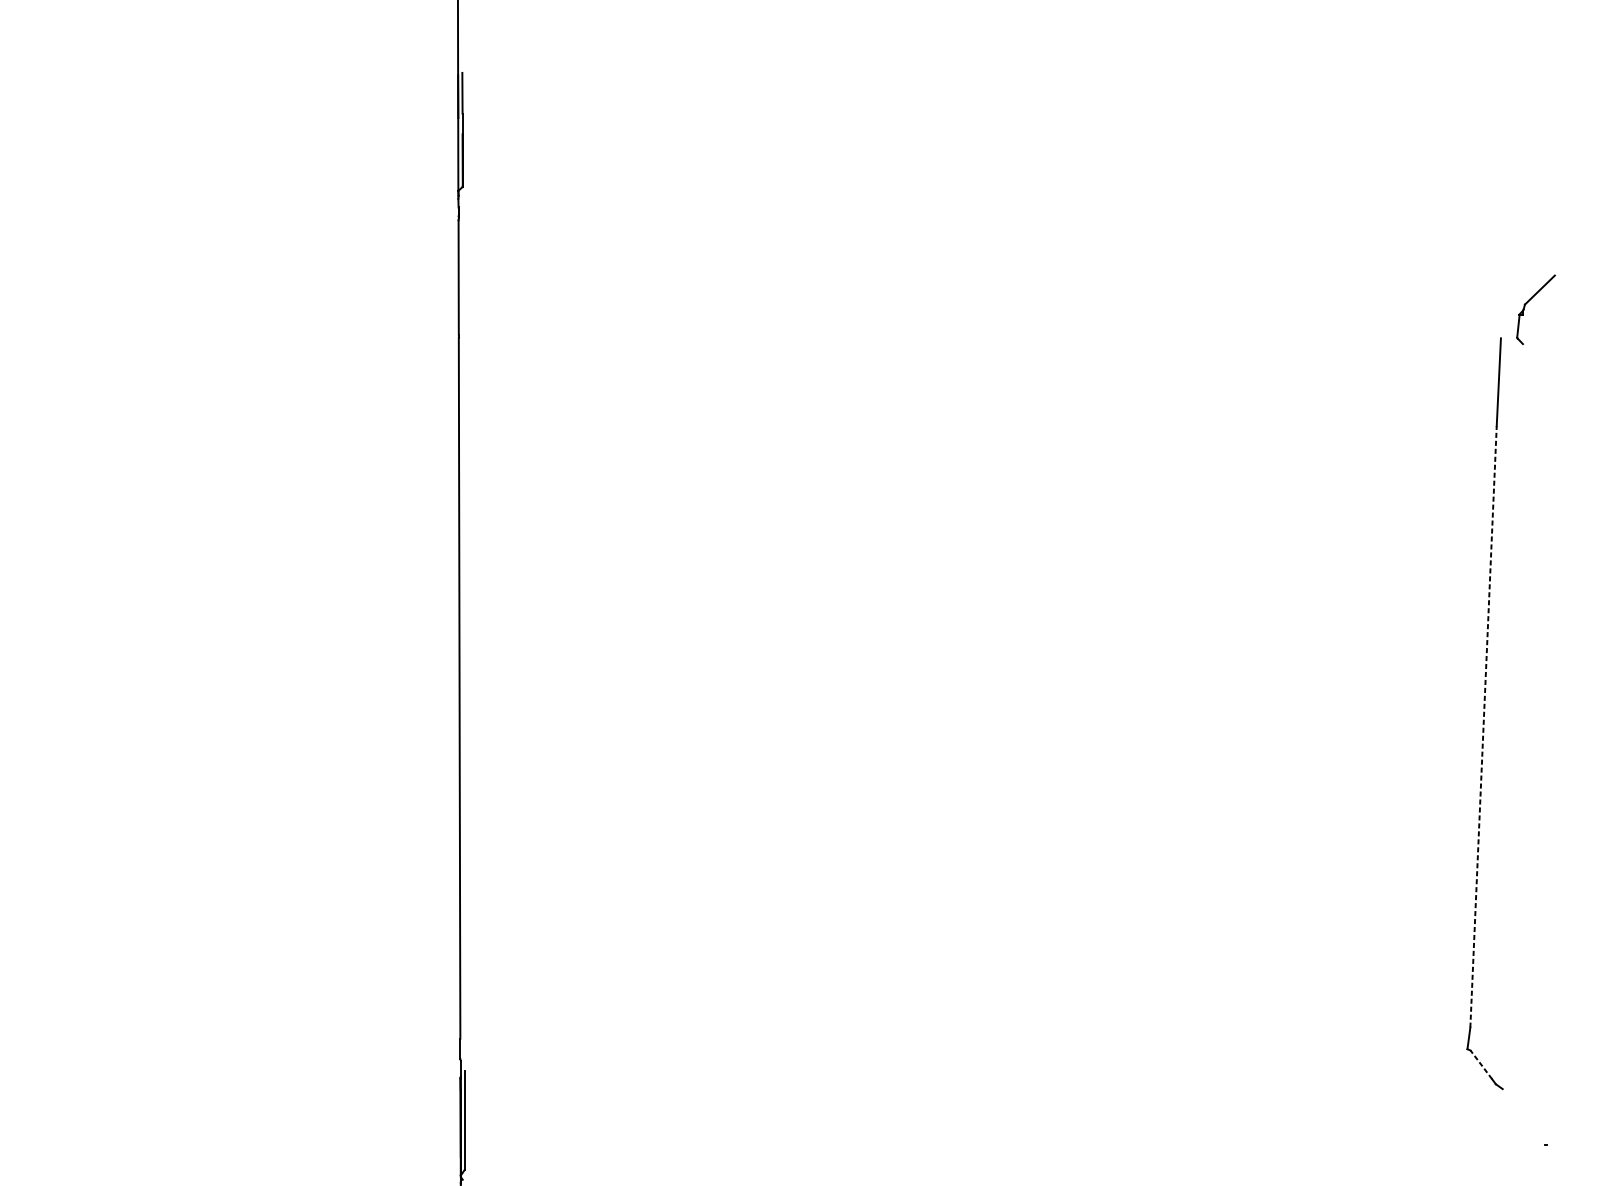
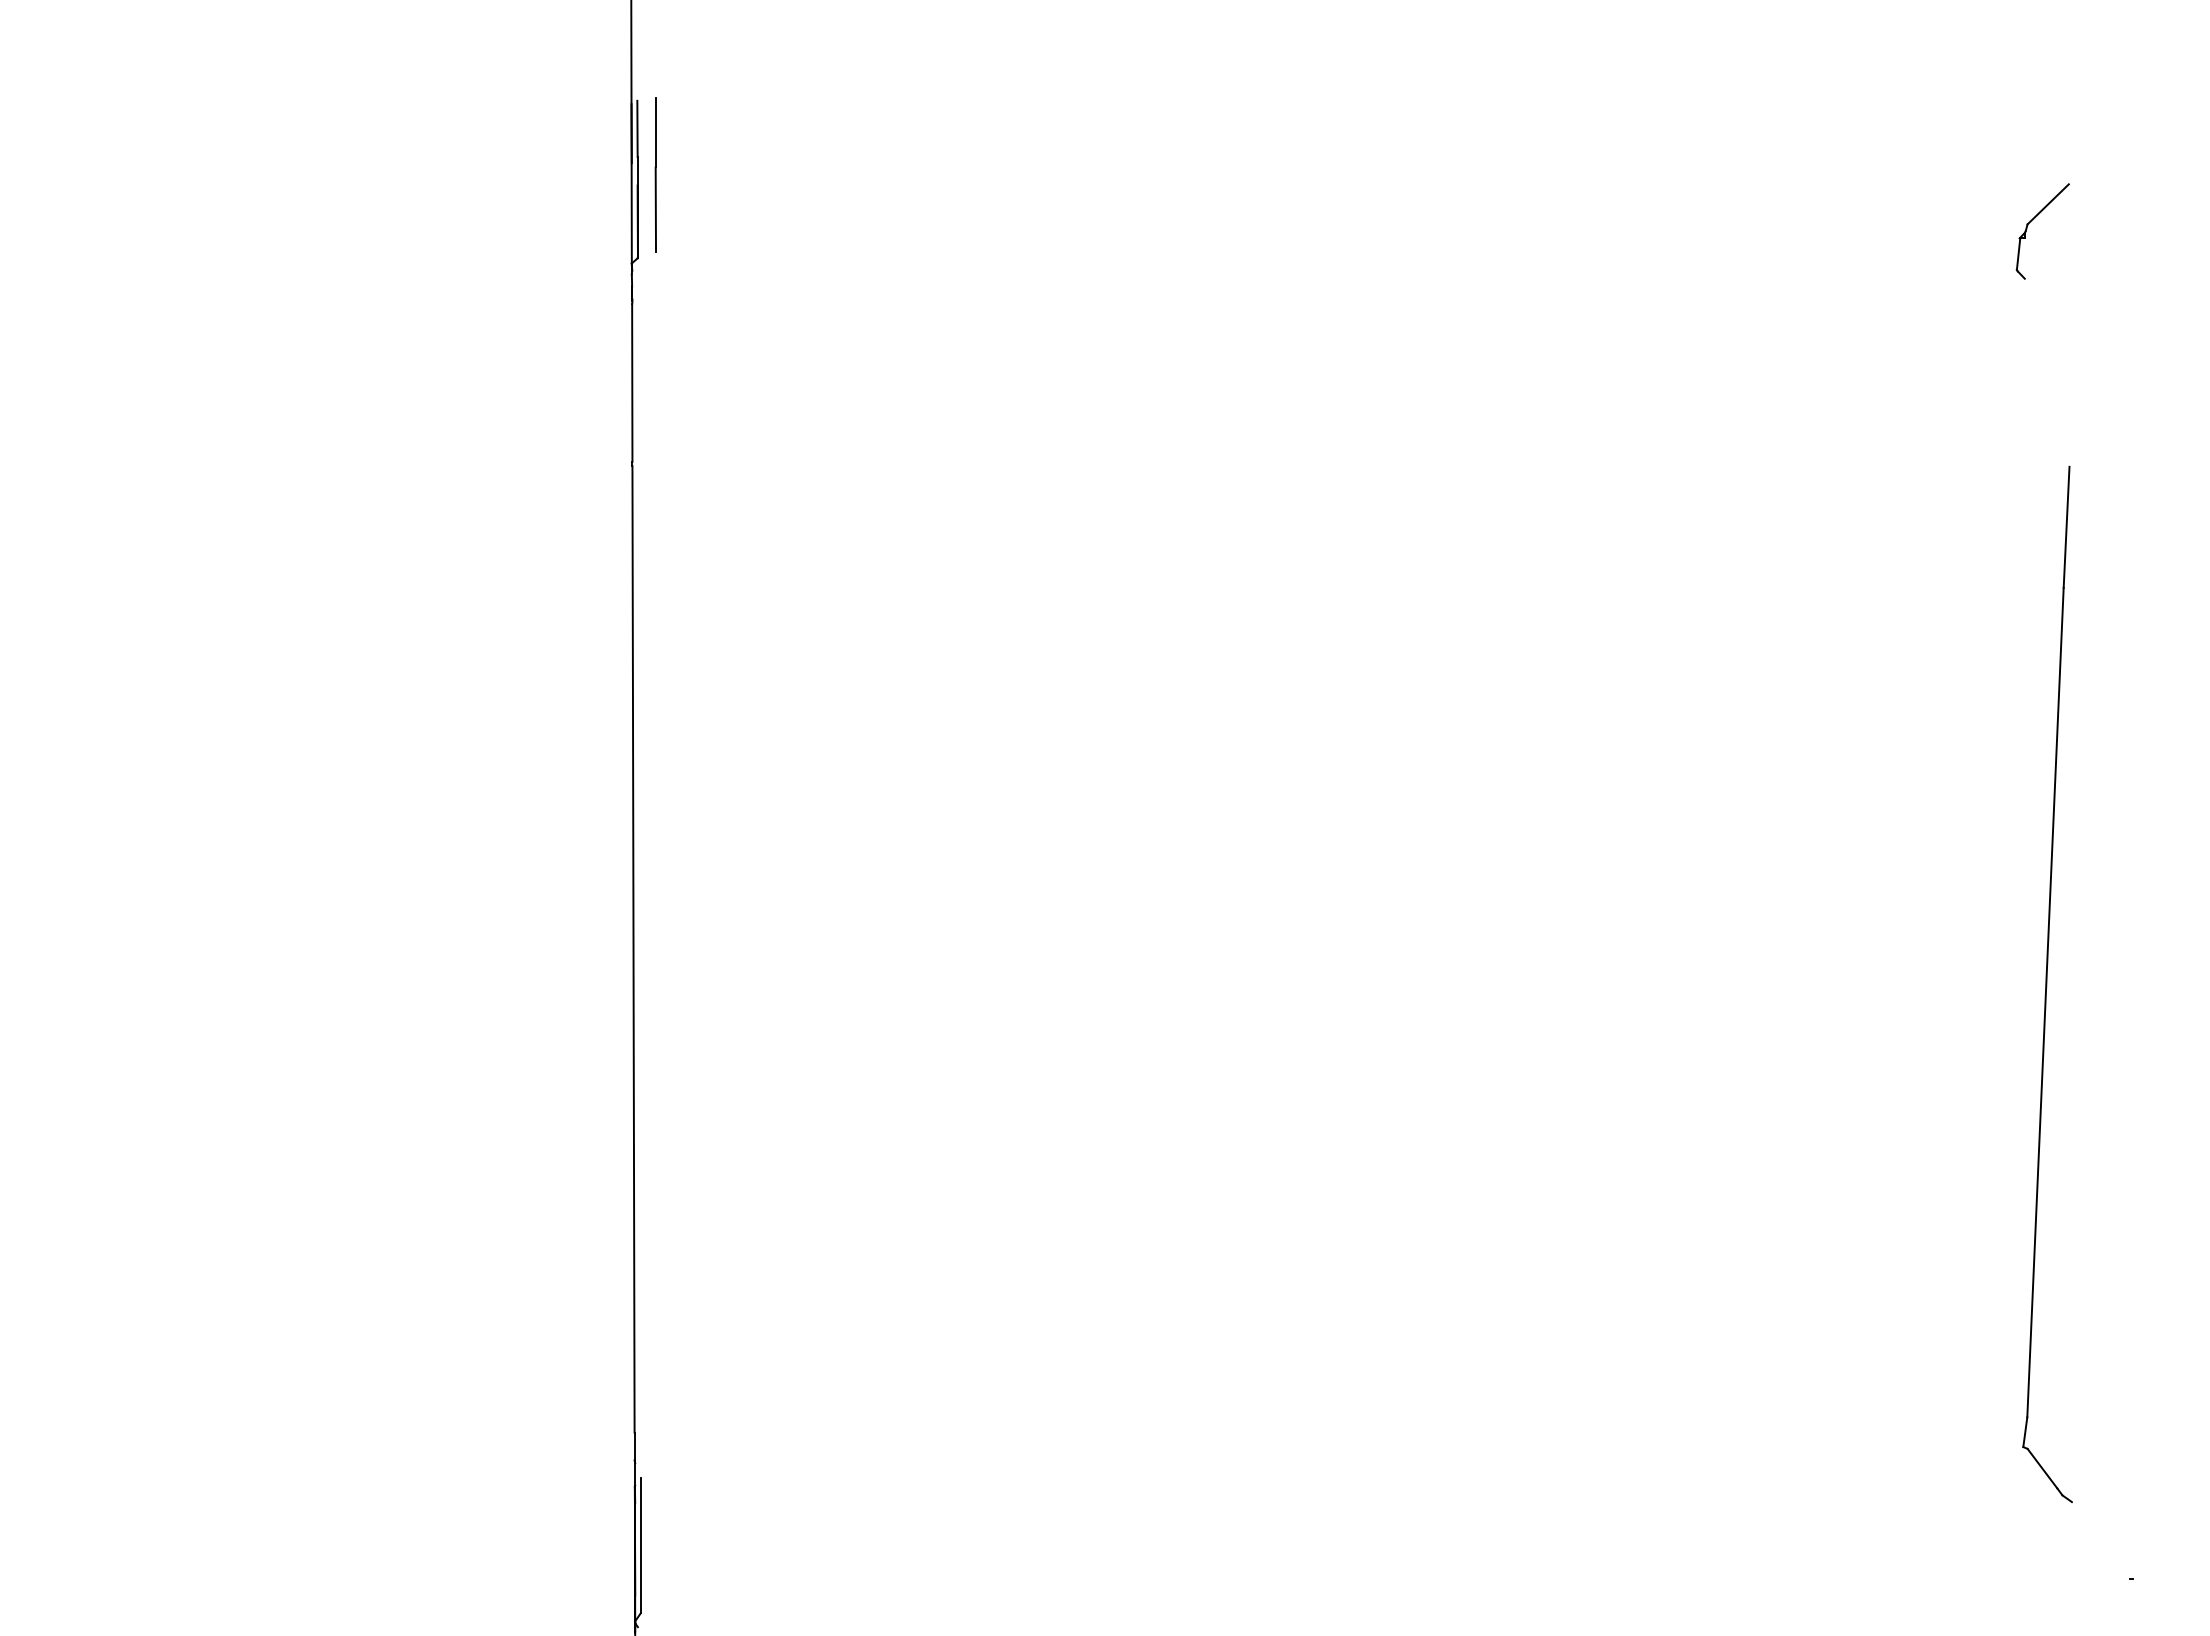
line: (475, 126) -> (655, 174), added
part: (1529, 301) -> (2034, 219), moved
line: (1483, 726) -> (2045, 1002), dashed -> solid
line: (1481, 1064) -> (2042, 1468), dashed -> solid

